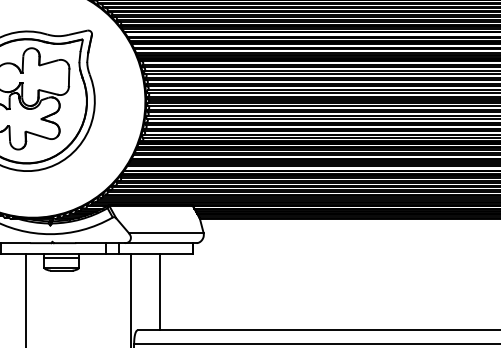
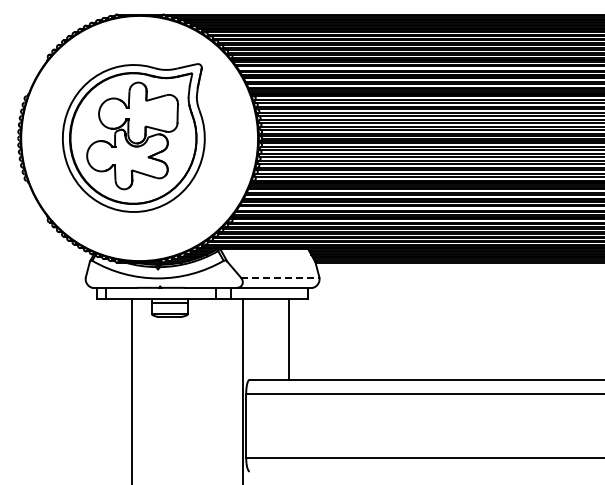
line: (166, 233) -> (280, 277), solid -> dashed
line: (159, 292) -> (288, 339), moved

